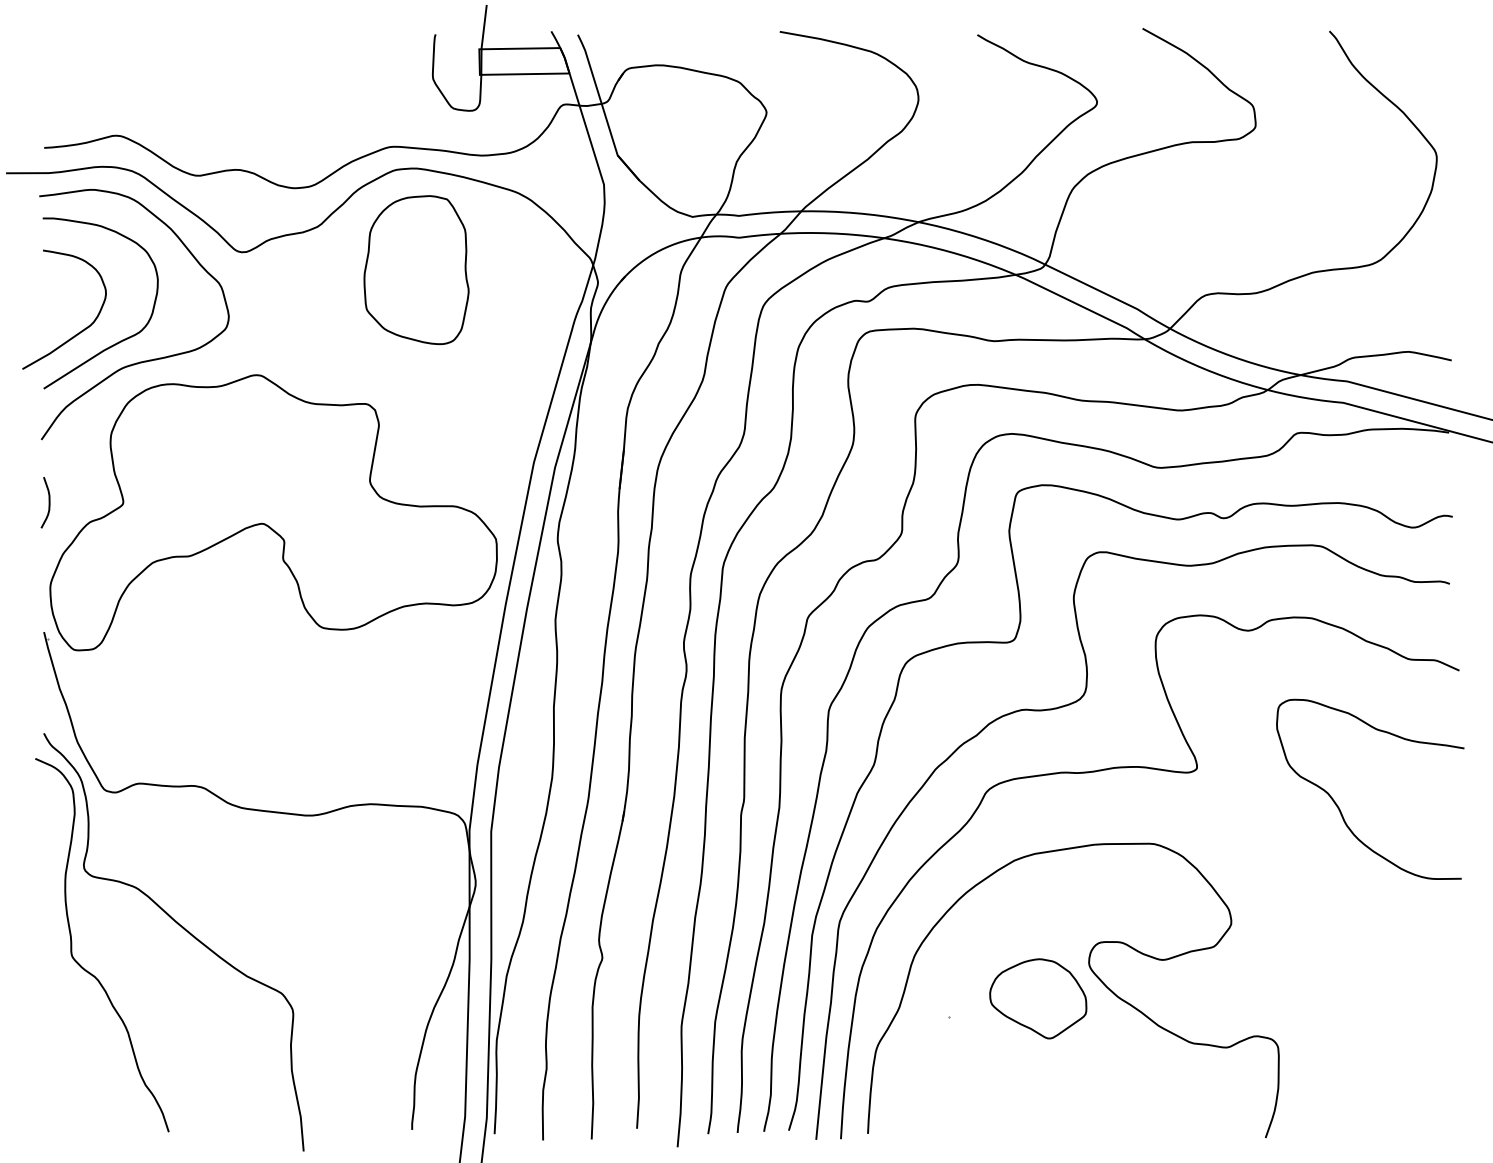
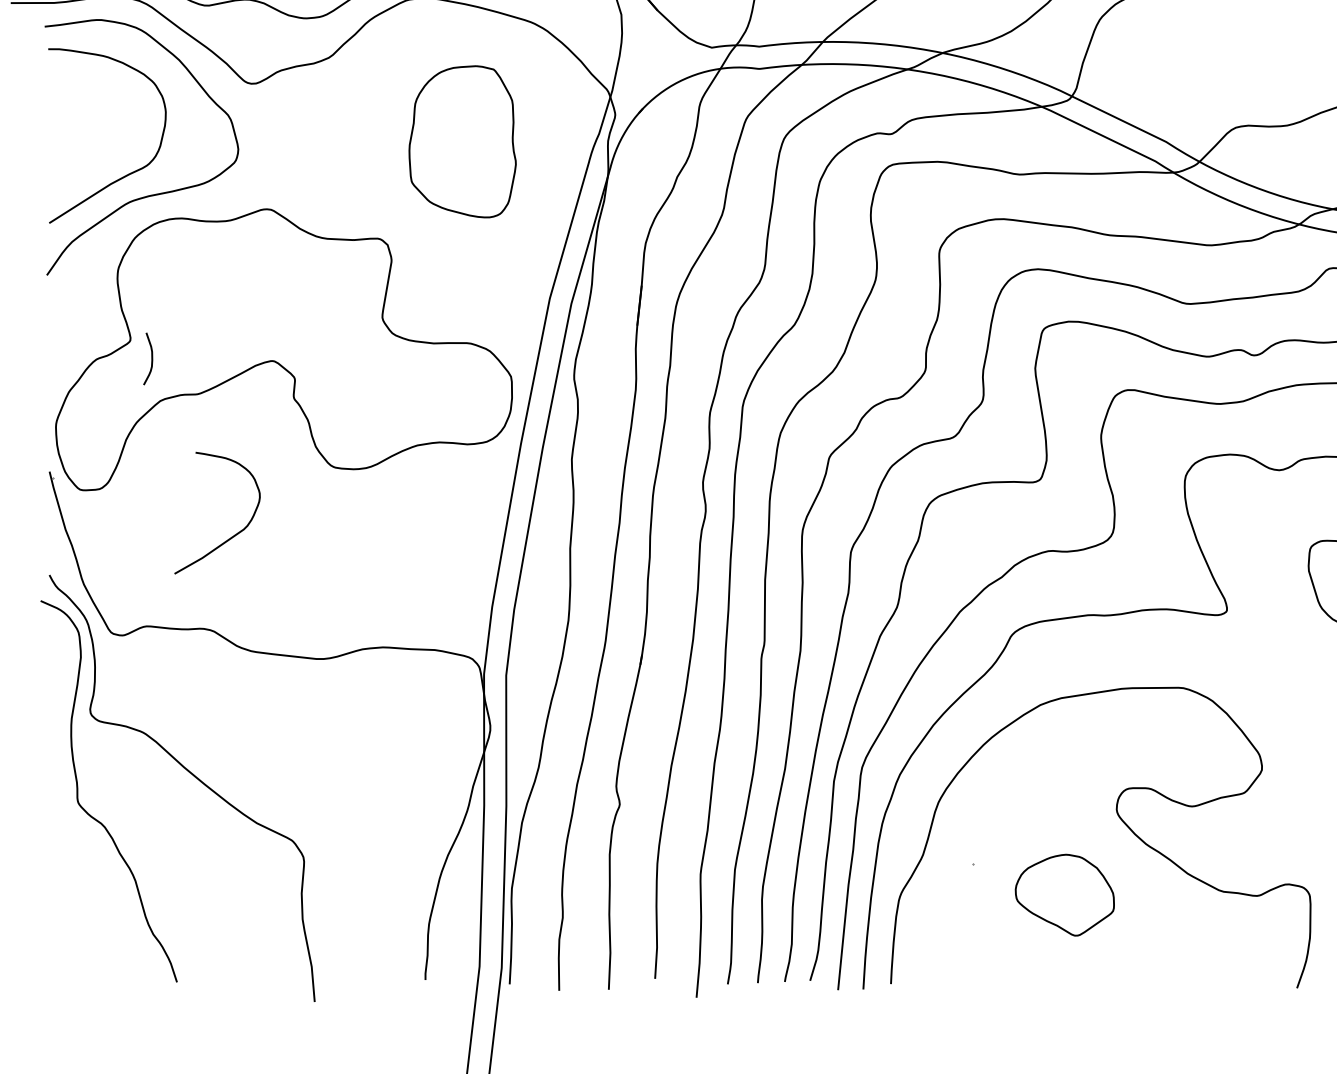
part: (416, 269) -> (462, 141), moved
curve: (82, 329) -> (235, 533), moved
curve: (48, 502) -> (151, 358), moved
part: (1038, 998) -> (1065, 894), moved

